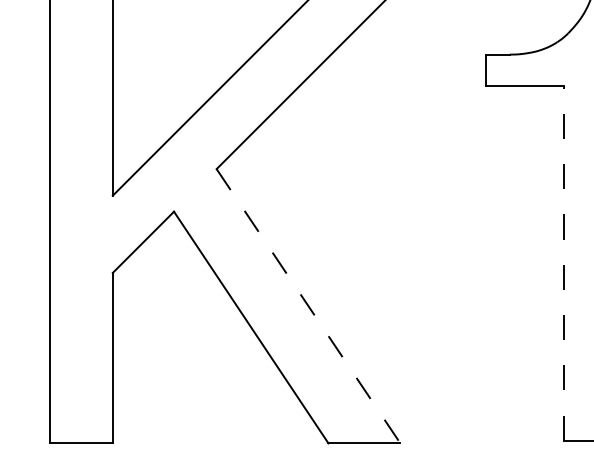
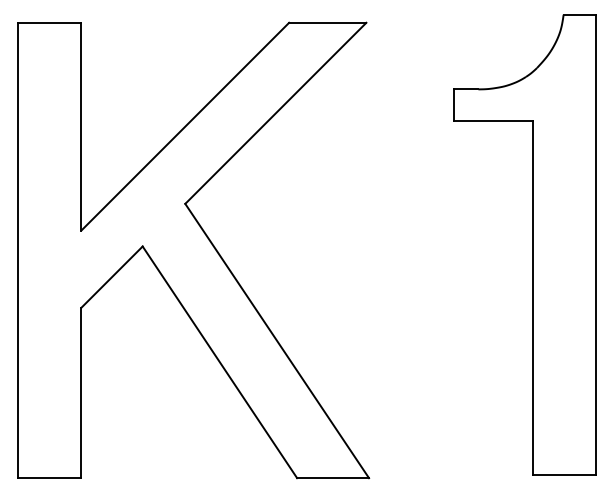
line: (563, 262) -> (532, 297), dashed -> solid
line: (308, 306) -> (277, 341), dashed -> solid

